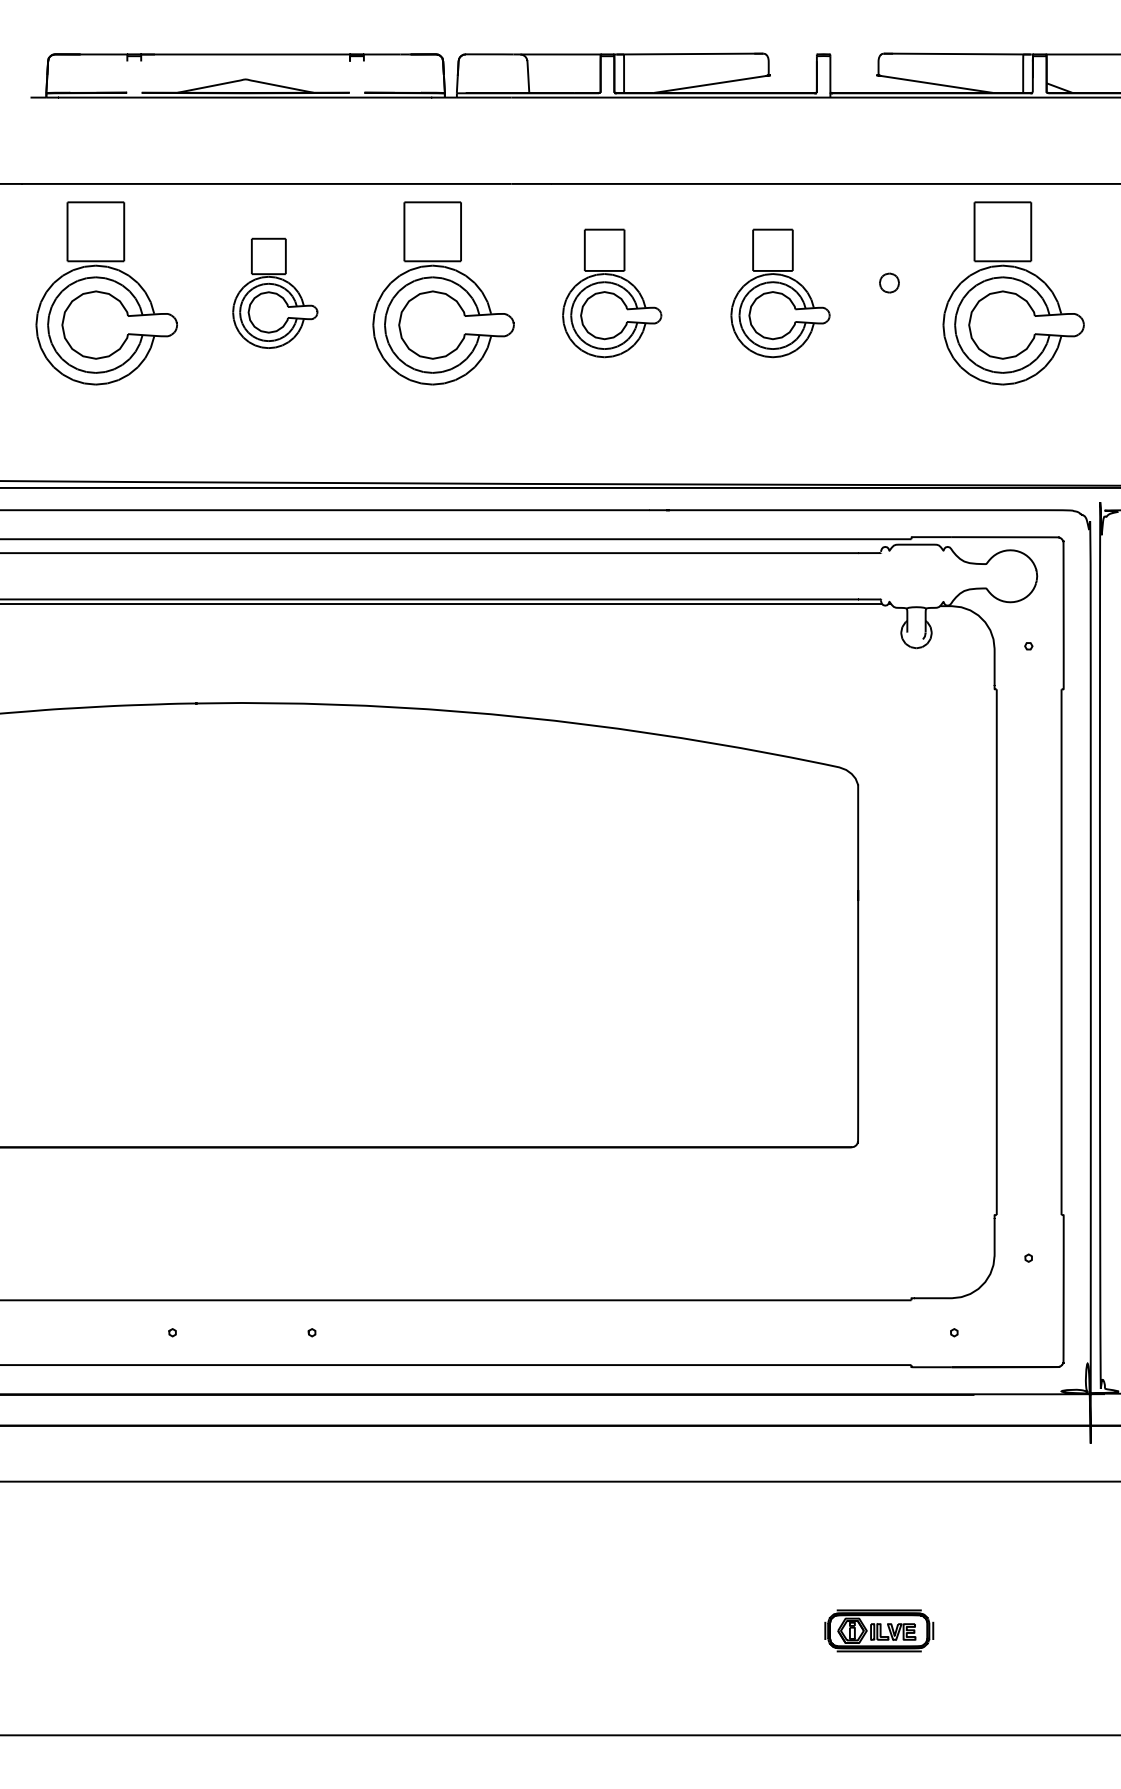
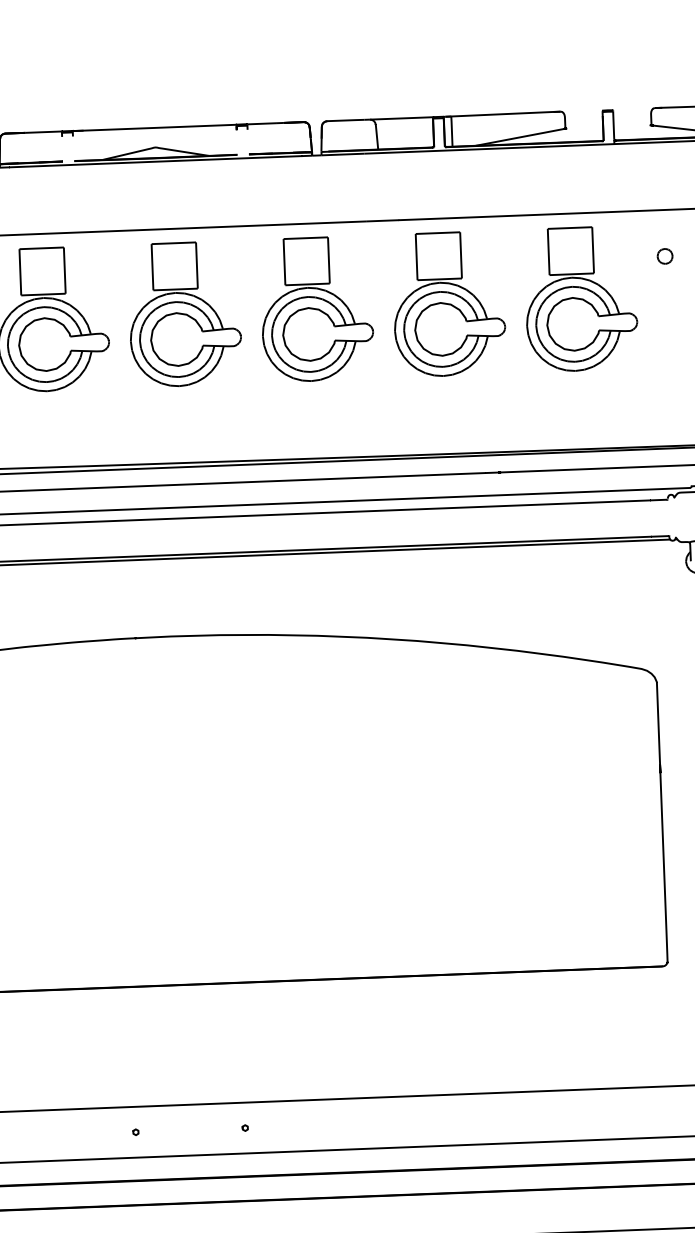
part: (889, 282) -> (665, 255), moved
part: (275, 293) -> (185, 314), size x1.67
part: (612, 293) -> (449, 304), size x1.43
part: (780, 293) -> (581, 299), size x1.43

